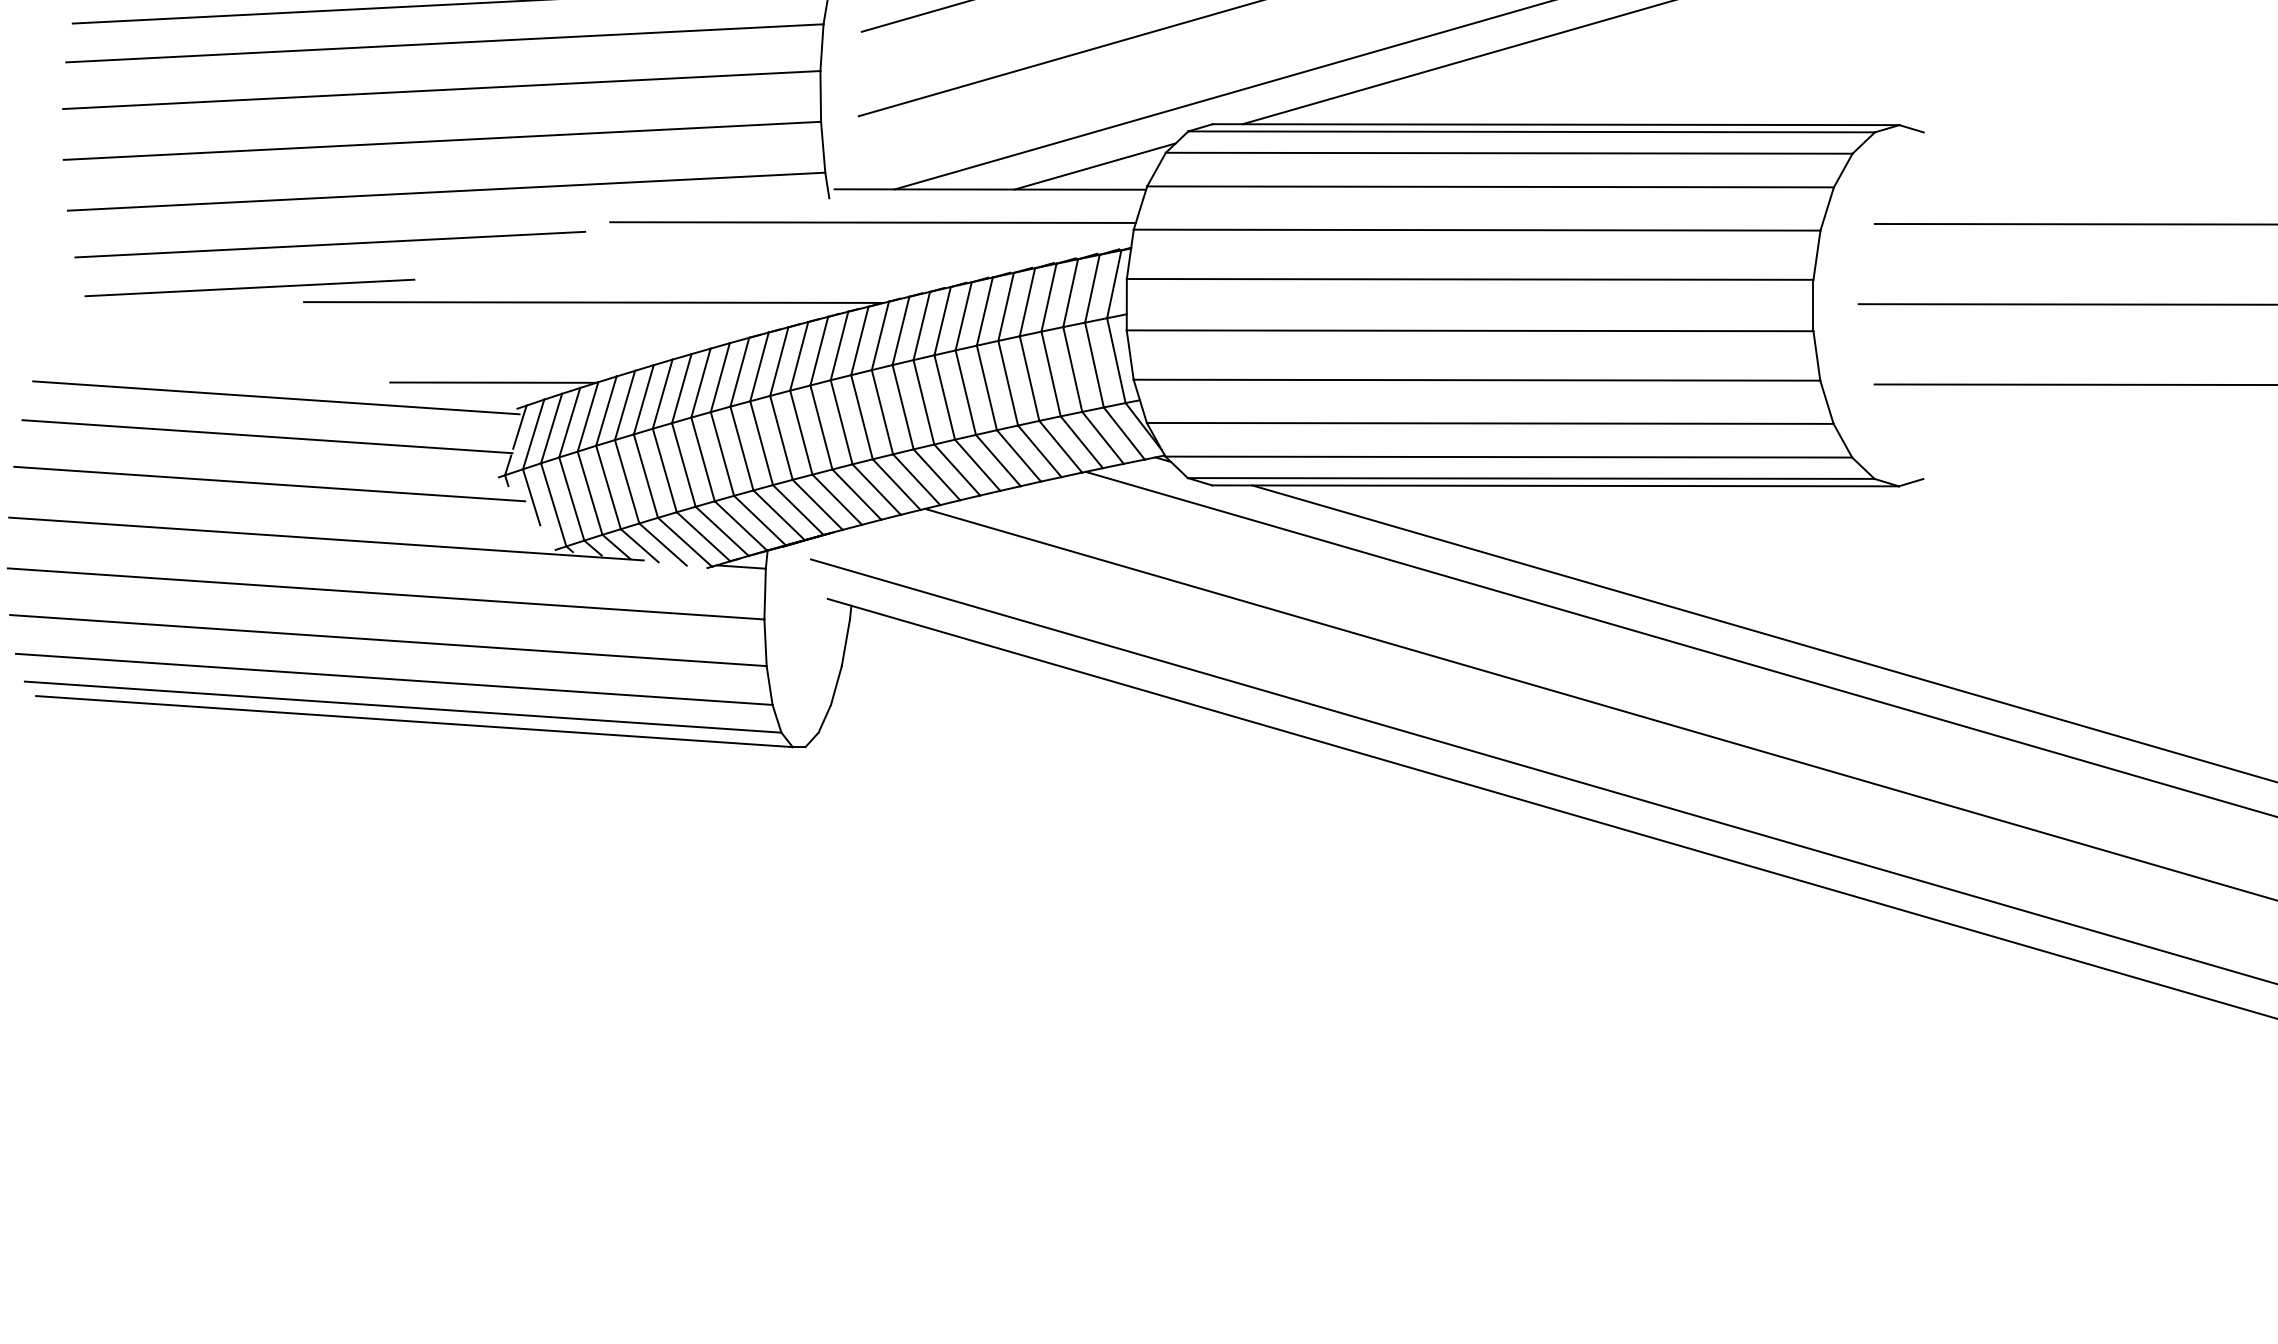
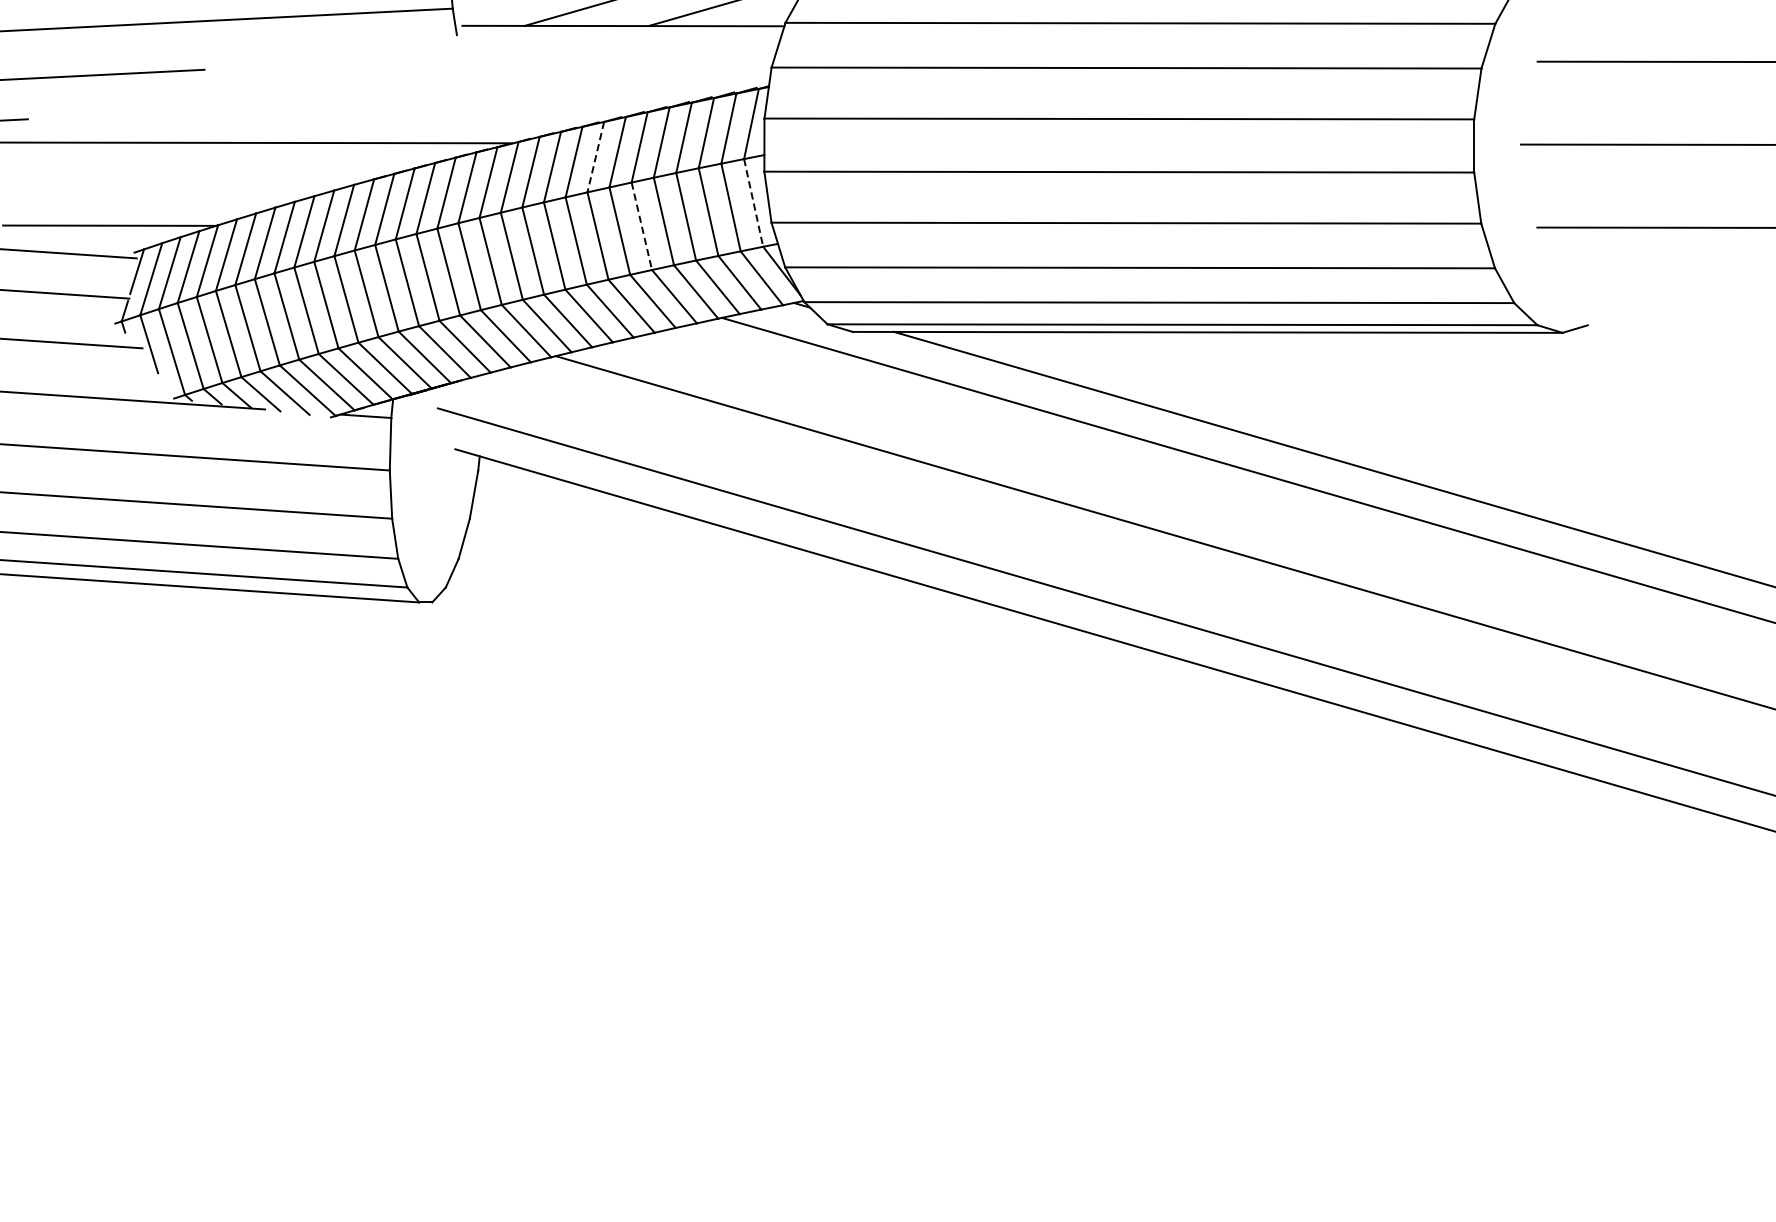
line: (872, 222) -> (501, 60), removed
line: (963, 316) -> (595, 157), solid -> dashed
line: (1116, 361) -> (753, 203), solid -> dashed
line: (1008, 383) -> (642, 226), solid -> dashed

